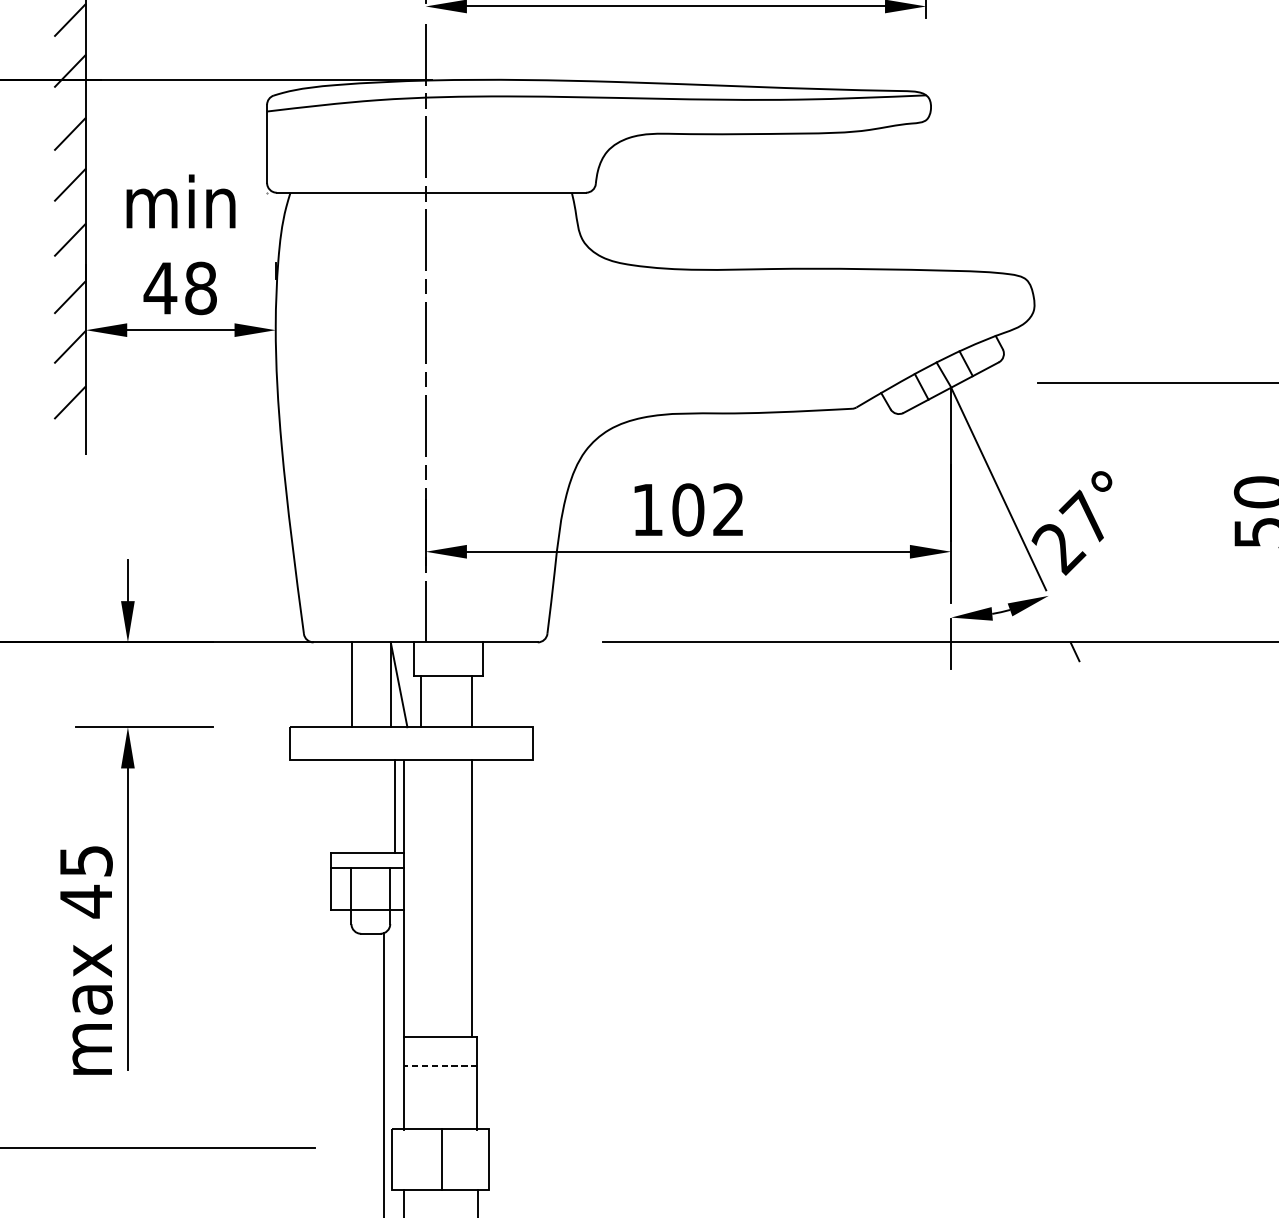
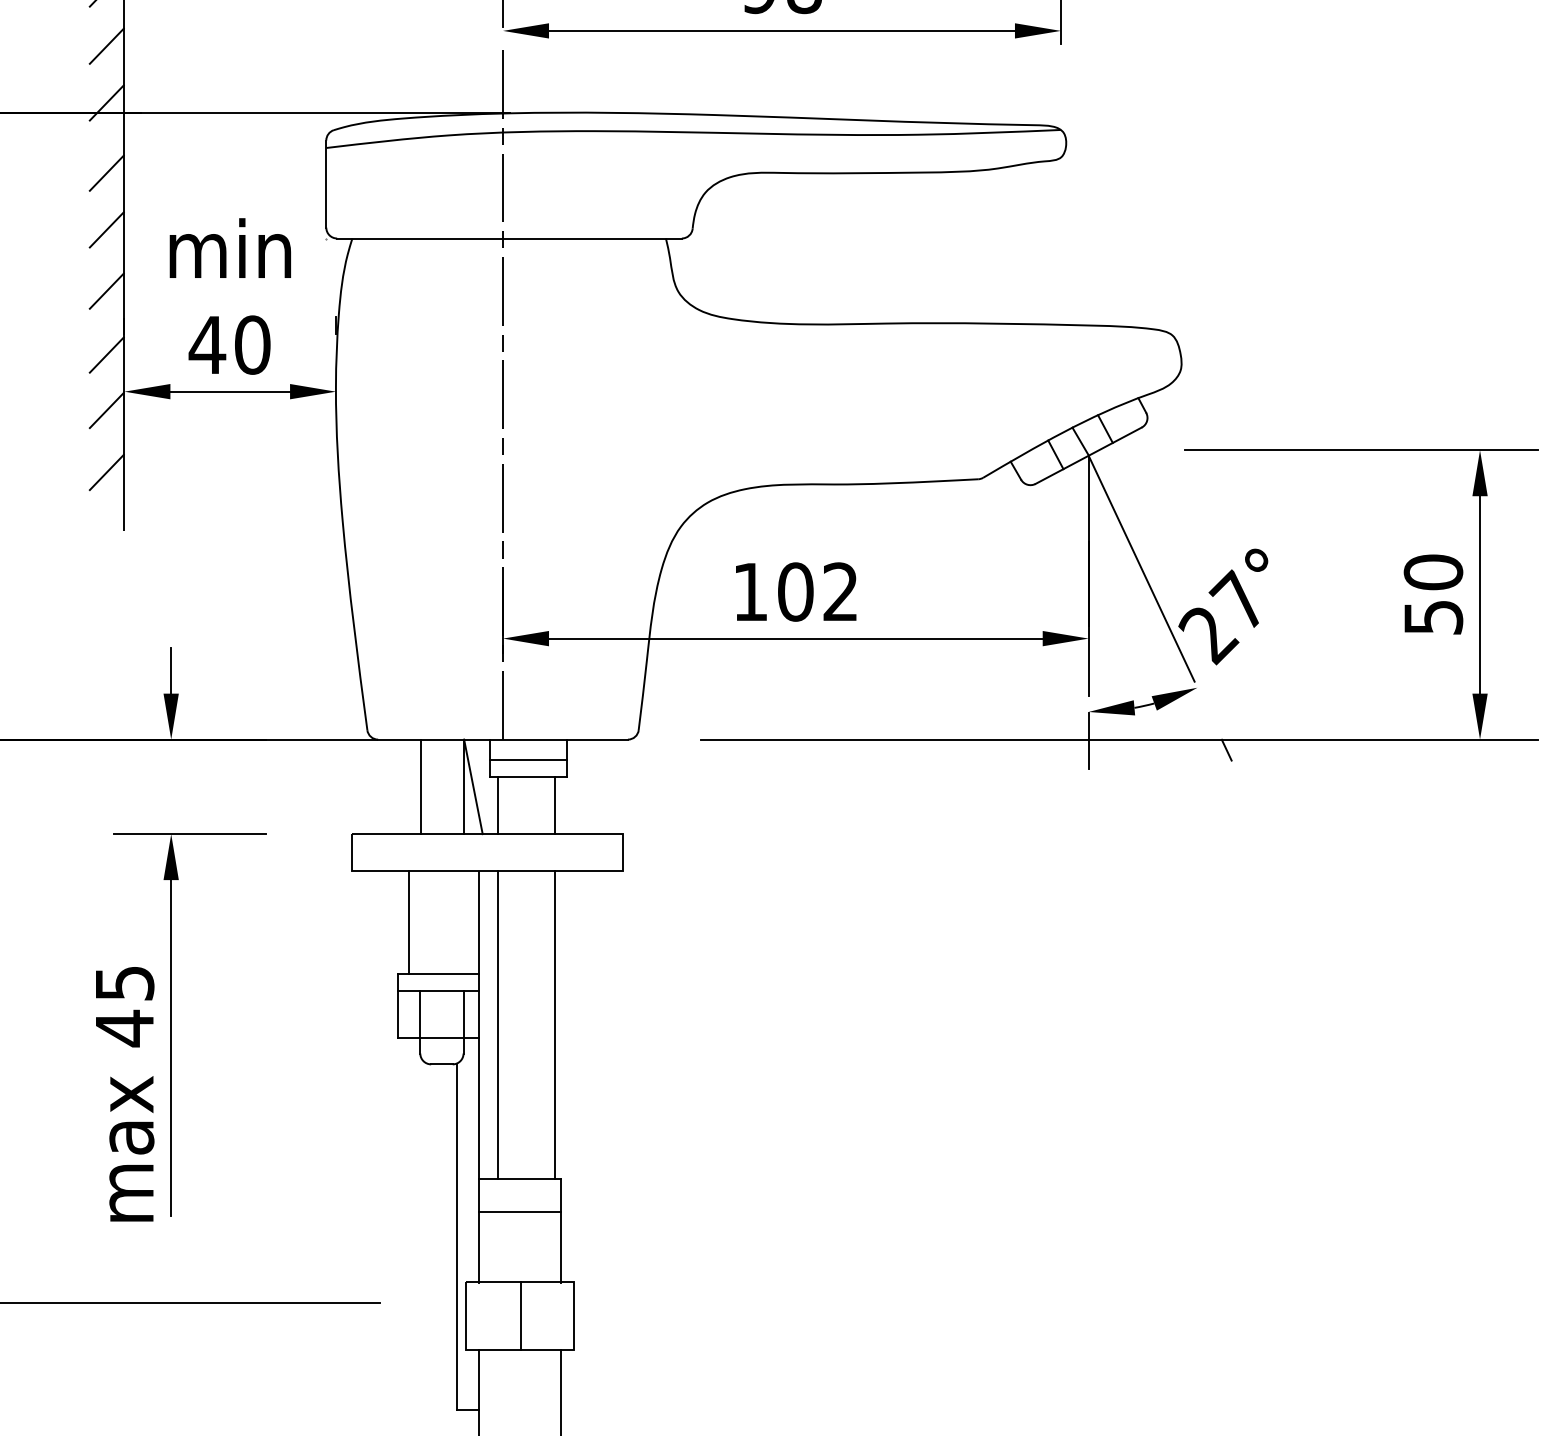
text: (200, 287) -> (252, 344), 48 -> 40
line: (448, 660) -> (528, 759), added
line: (394, 806) -> (408, 922), moved
line: (420, 898) -> (497, 1024), added
line: (441, 1065) -> (520, 1211), dashed -> solid

